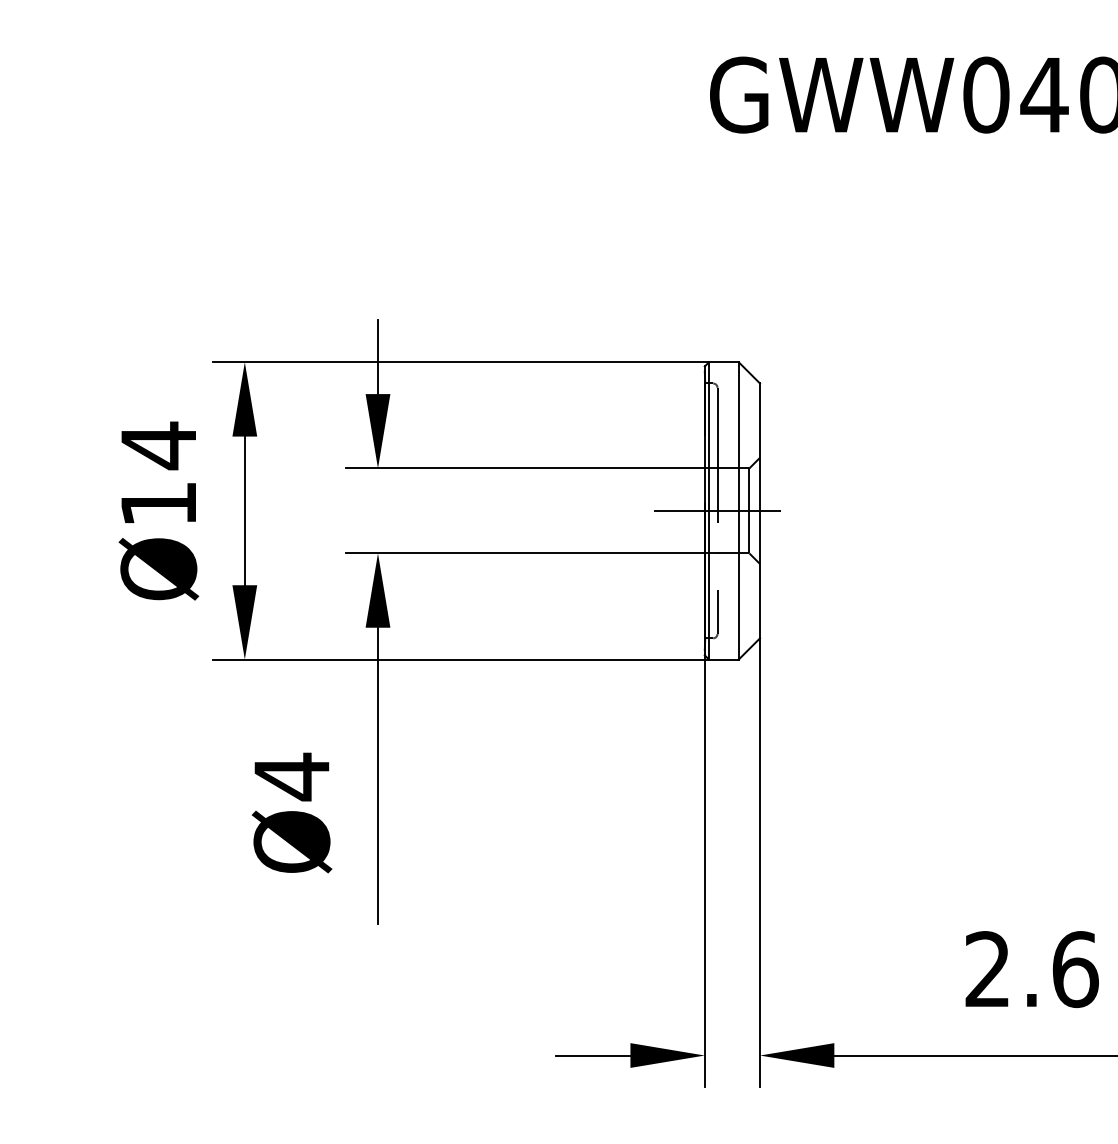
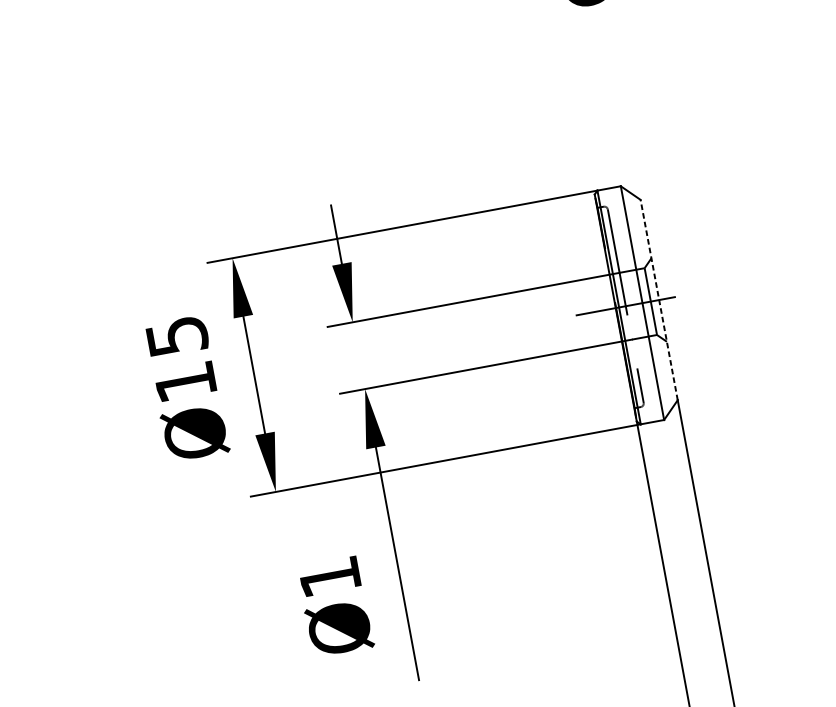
text: (159, 445) -> (177, 336), Ø14 -> Ø15
line: (760, 510) -> (659, 299), solid -> dashed
text: (291, 776) -> (329, 577), Ø4 -> Ø1

